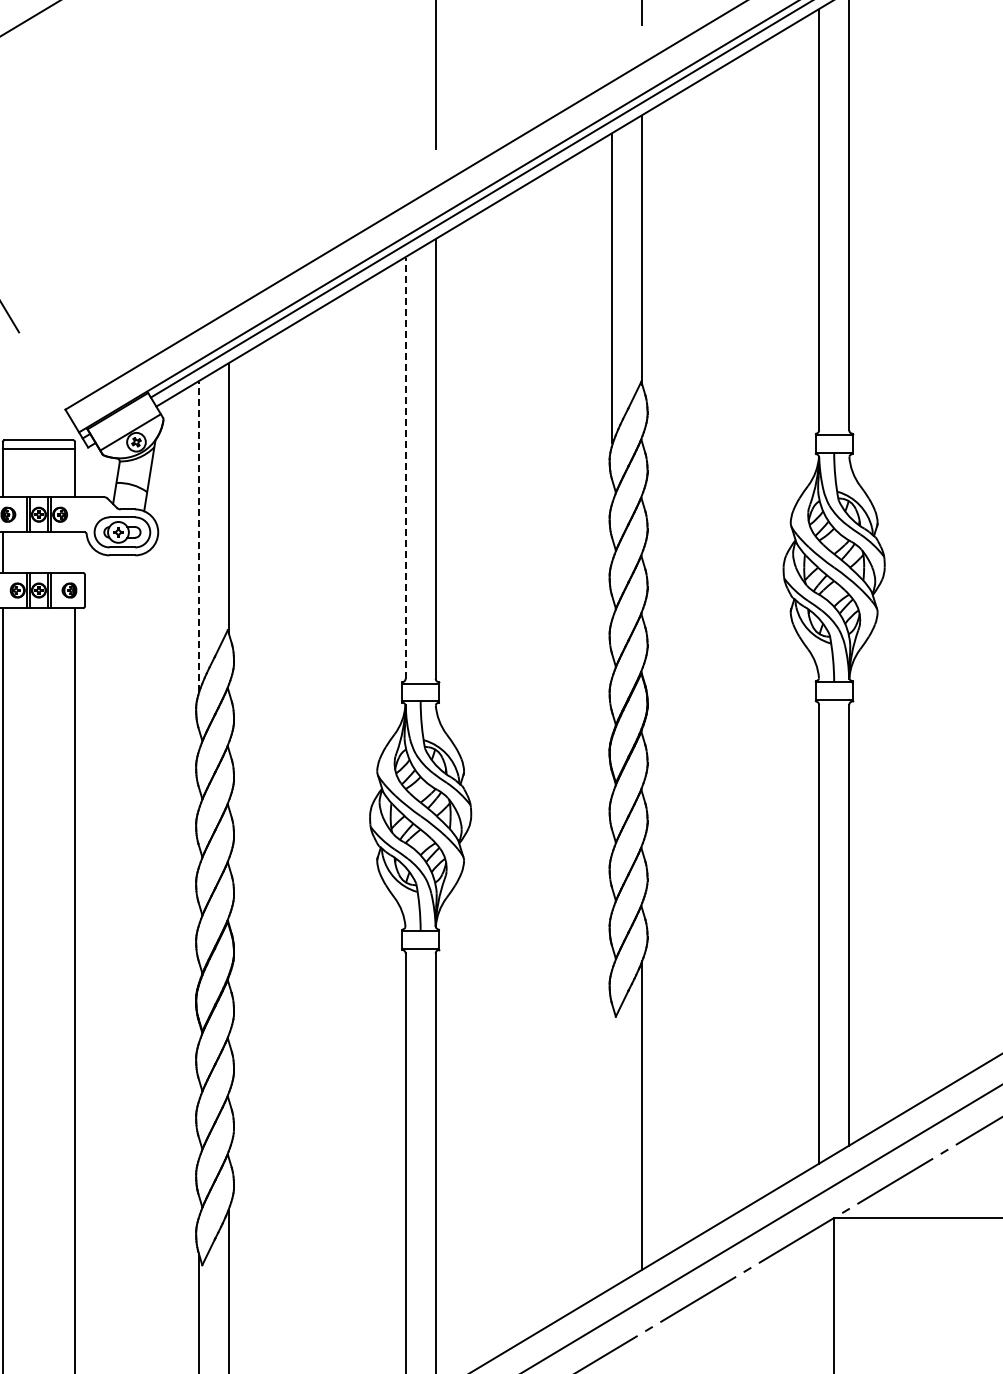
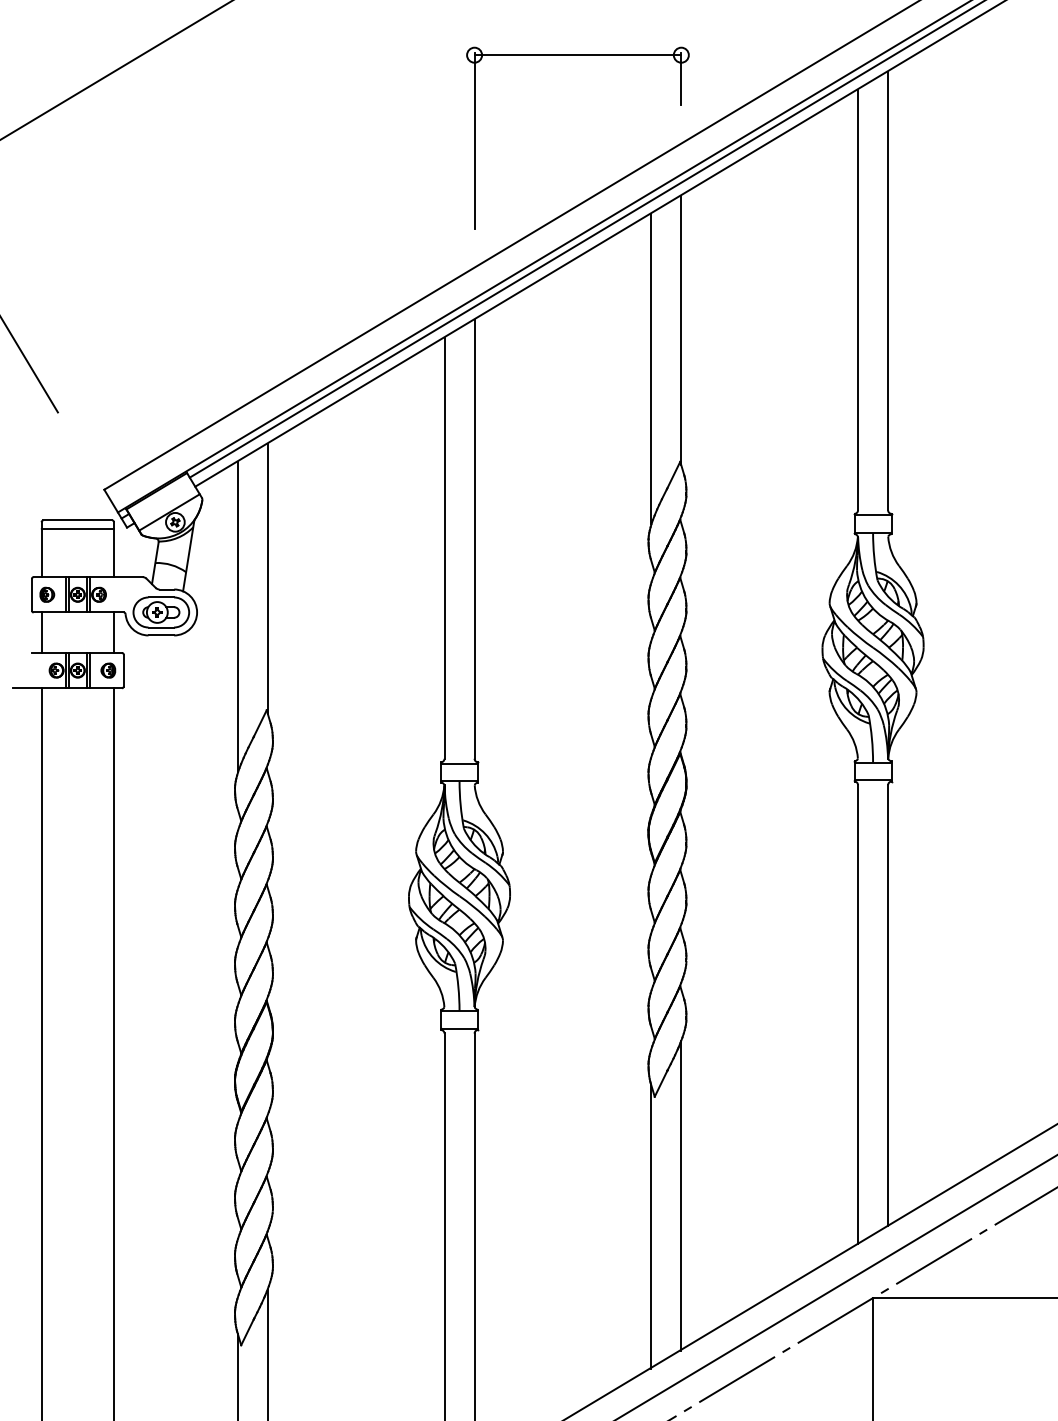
line: (405, 468) -> (444, 548), dashed -> solid
line: (198, 537) -> (237, 617), dashed -> solid
line: (74, 552) -> (113, 632), added
line: (612, 1146) -> (651, 1226), added

